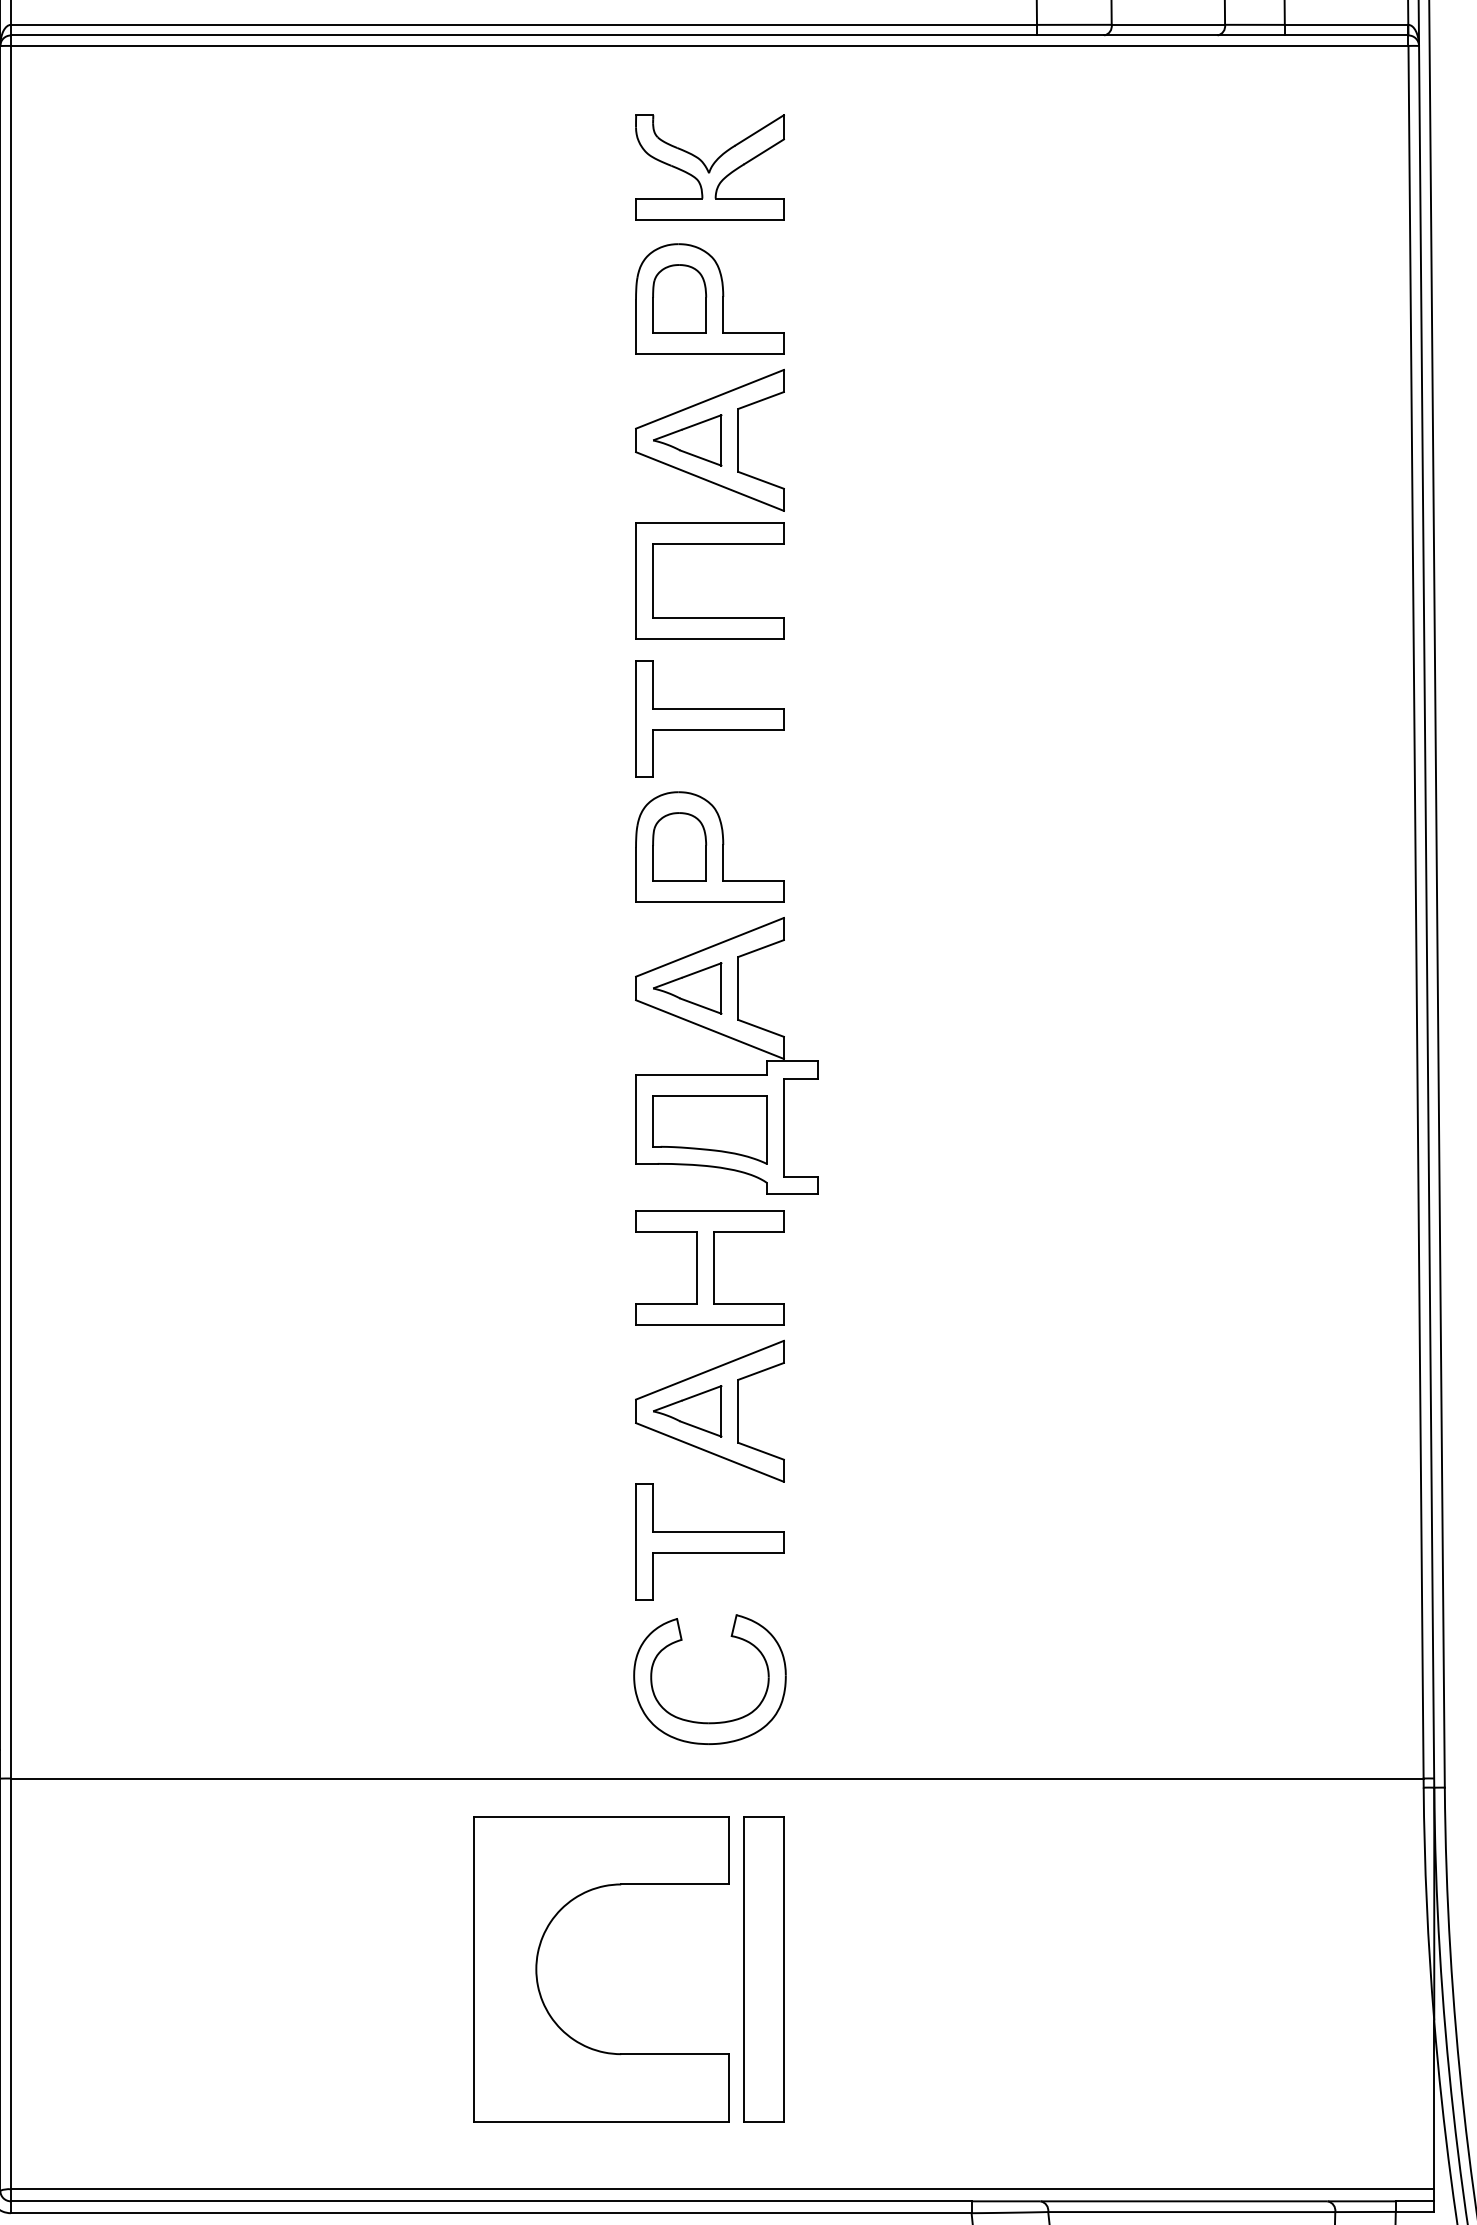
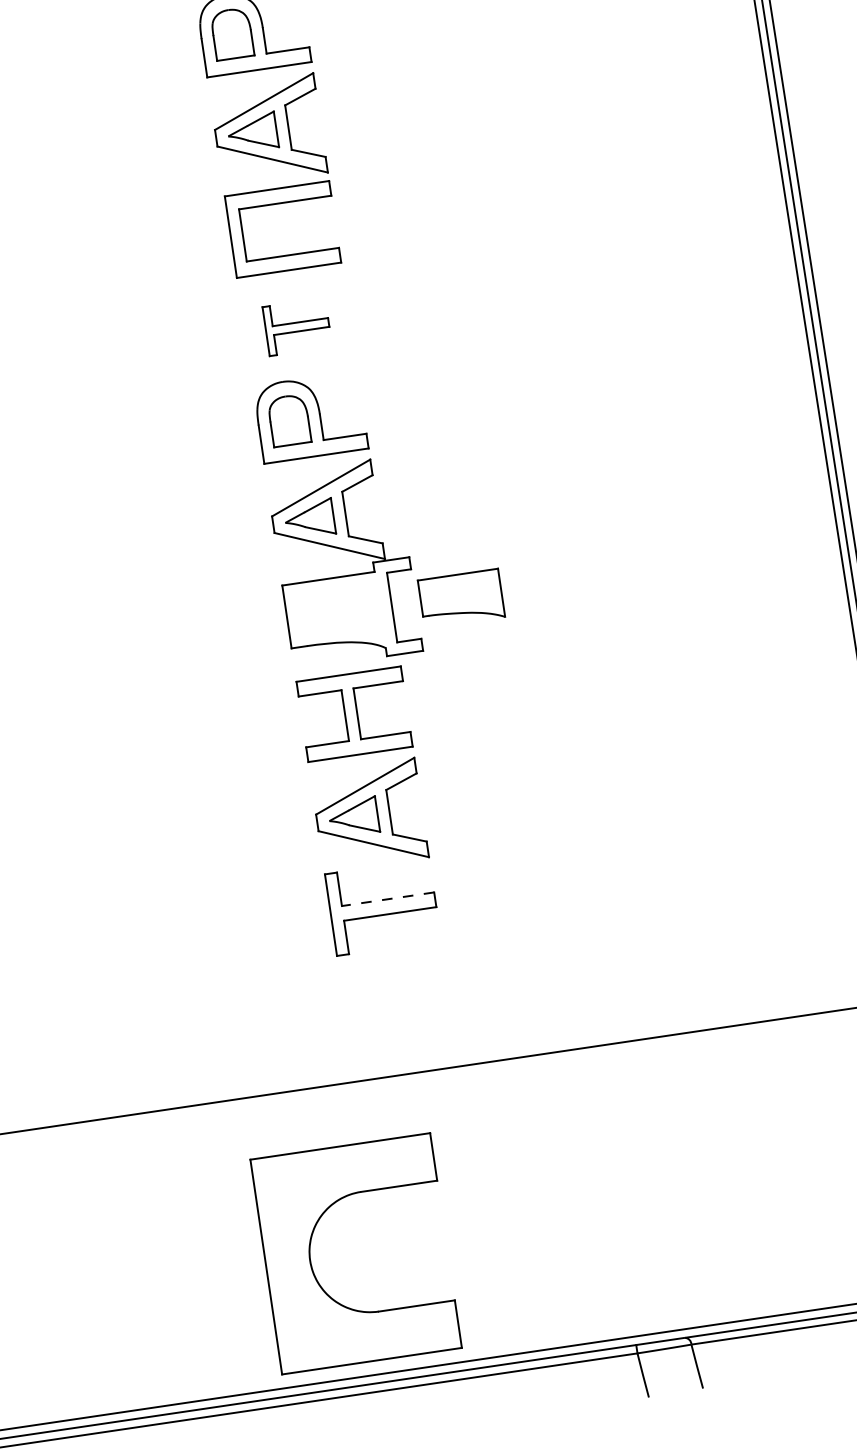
part: (709, 718) -> (297, 326), size x0.6
part: (709, 1129) -> (461, 598), moved
line: (718, 1531) -> (388, 899), solid -> dashed
part: (709, 1722) -> (401, 1034), removed
part: (537, 1969) -> (311, 1260), moved
part: (763, 1969) -> (465, 1203), removed

